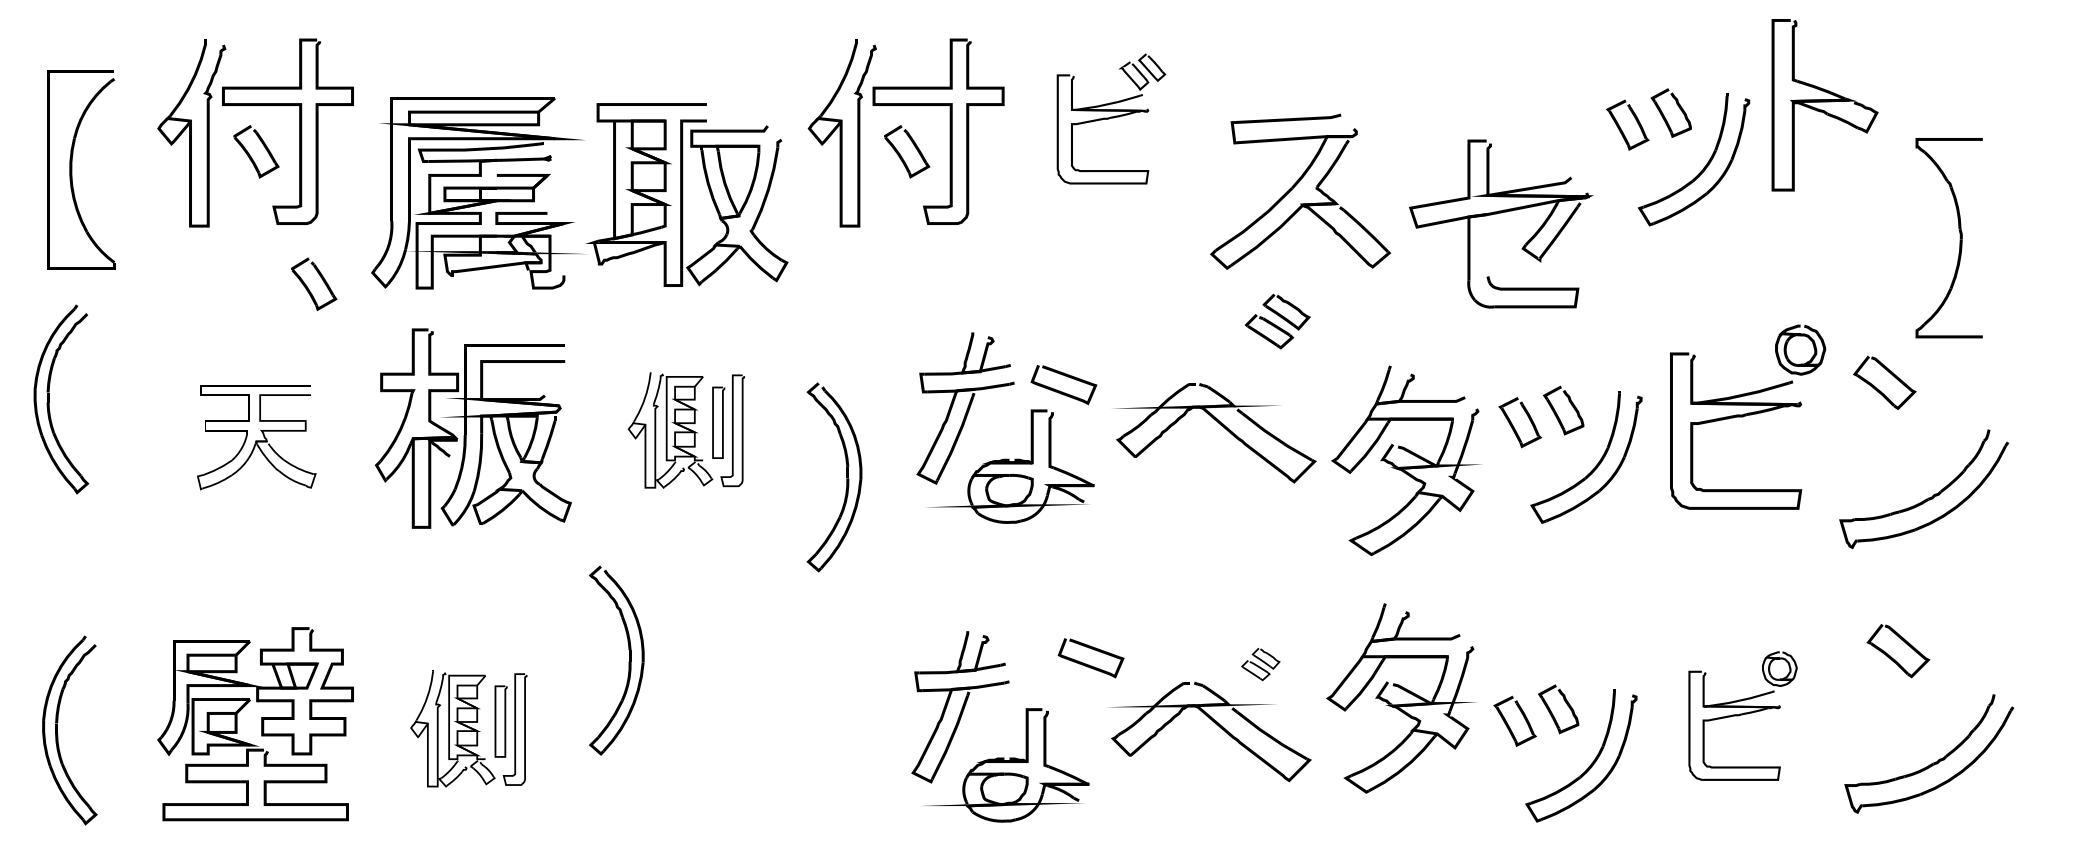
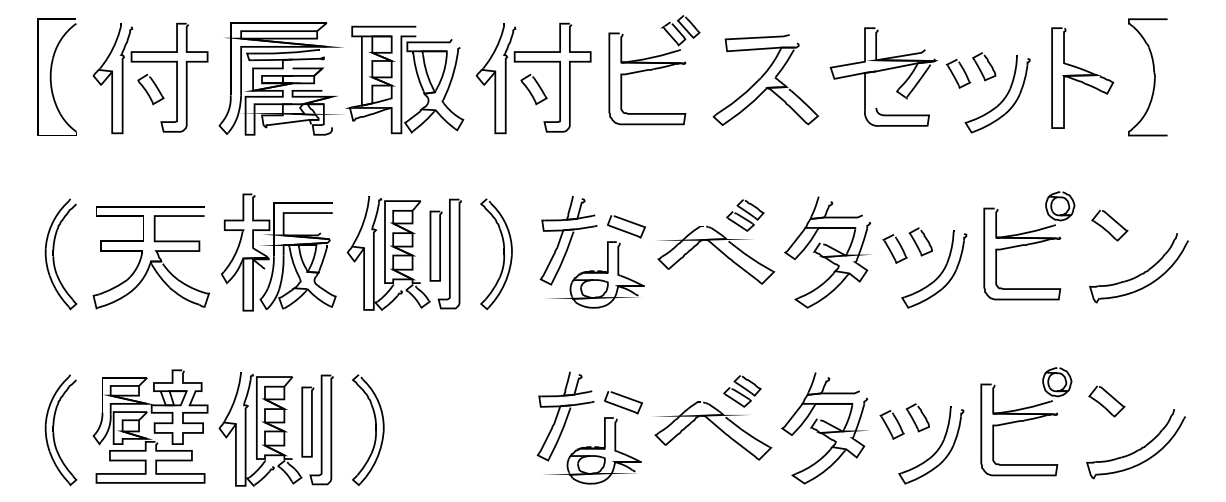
part: (1824, 104) -> (1082, 77), moved
part: (1111, 119) -> (654, 70), size x1.43
curve: (72, 168) -> (51, 76), moved
part: (1299, 190) -> (765, 79), moved
part: (573, 223) -> (337, 96), moved
part: (1500, 223) -> (883, 76), moved
curve: (1960, 238) -> (1154, 77), moved
curve: (308, 287) -> (181, 169), removed
part: (1277, 321) -> (745, 215), moved
curve: (50, 403) -> (54, 256), moved
part: (685, 430) -> (403, 253), size x1.67
part: (255, 437) -> (150, 257), size x1.67
part: (1405, 460) -> (827, 252), moved
curve: (846, 477) -> (503, 254), moved
curve: (1926, 498) -> (1140, 273), moved
curve: (1890, 656) -> (1102, 404), moved
curve: (629, 659) -> (375, 429), moved
curve: (1089, 664) -> (622, 406), moved
part: (1260, 664) -> (742, 391), size x1.67
part: (1400, 698) -> (824, 428), moved
part: (1743, 715) -> (1026, 421), size x1.43
part: (467, 729) -> (275, 429), size x1.67
curve: (58, 734) -> (54, 432), moved

